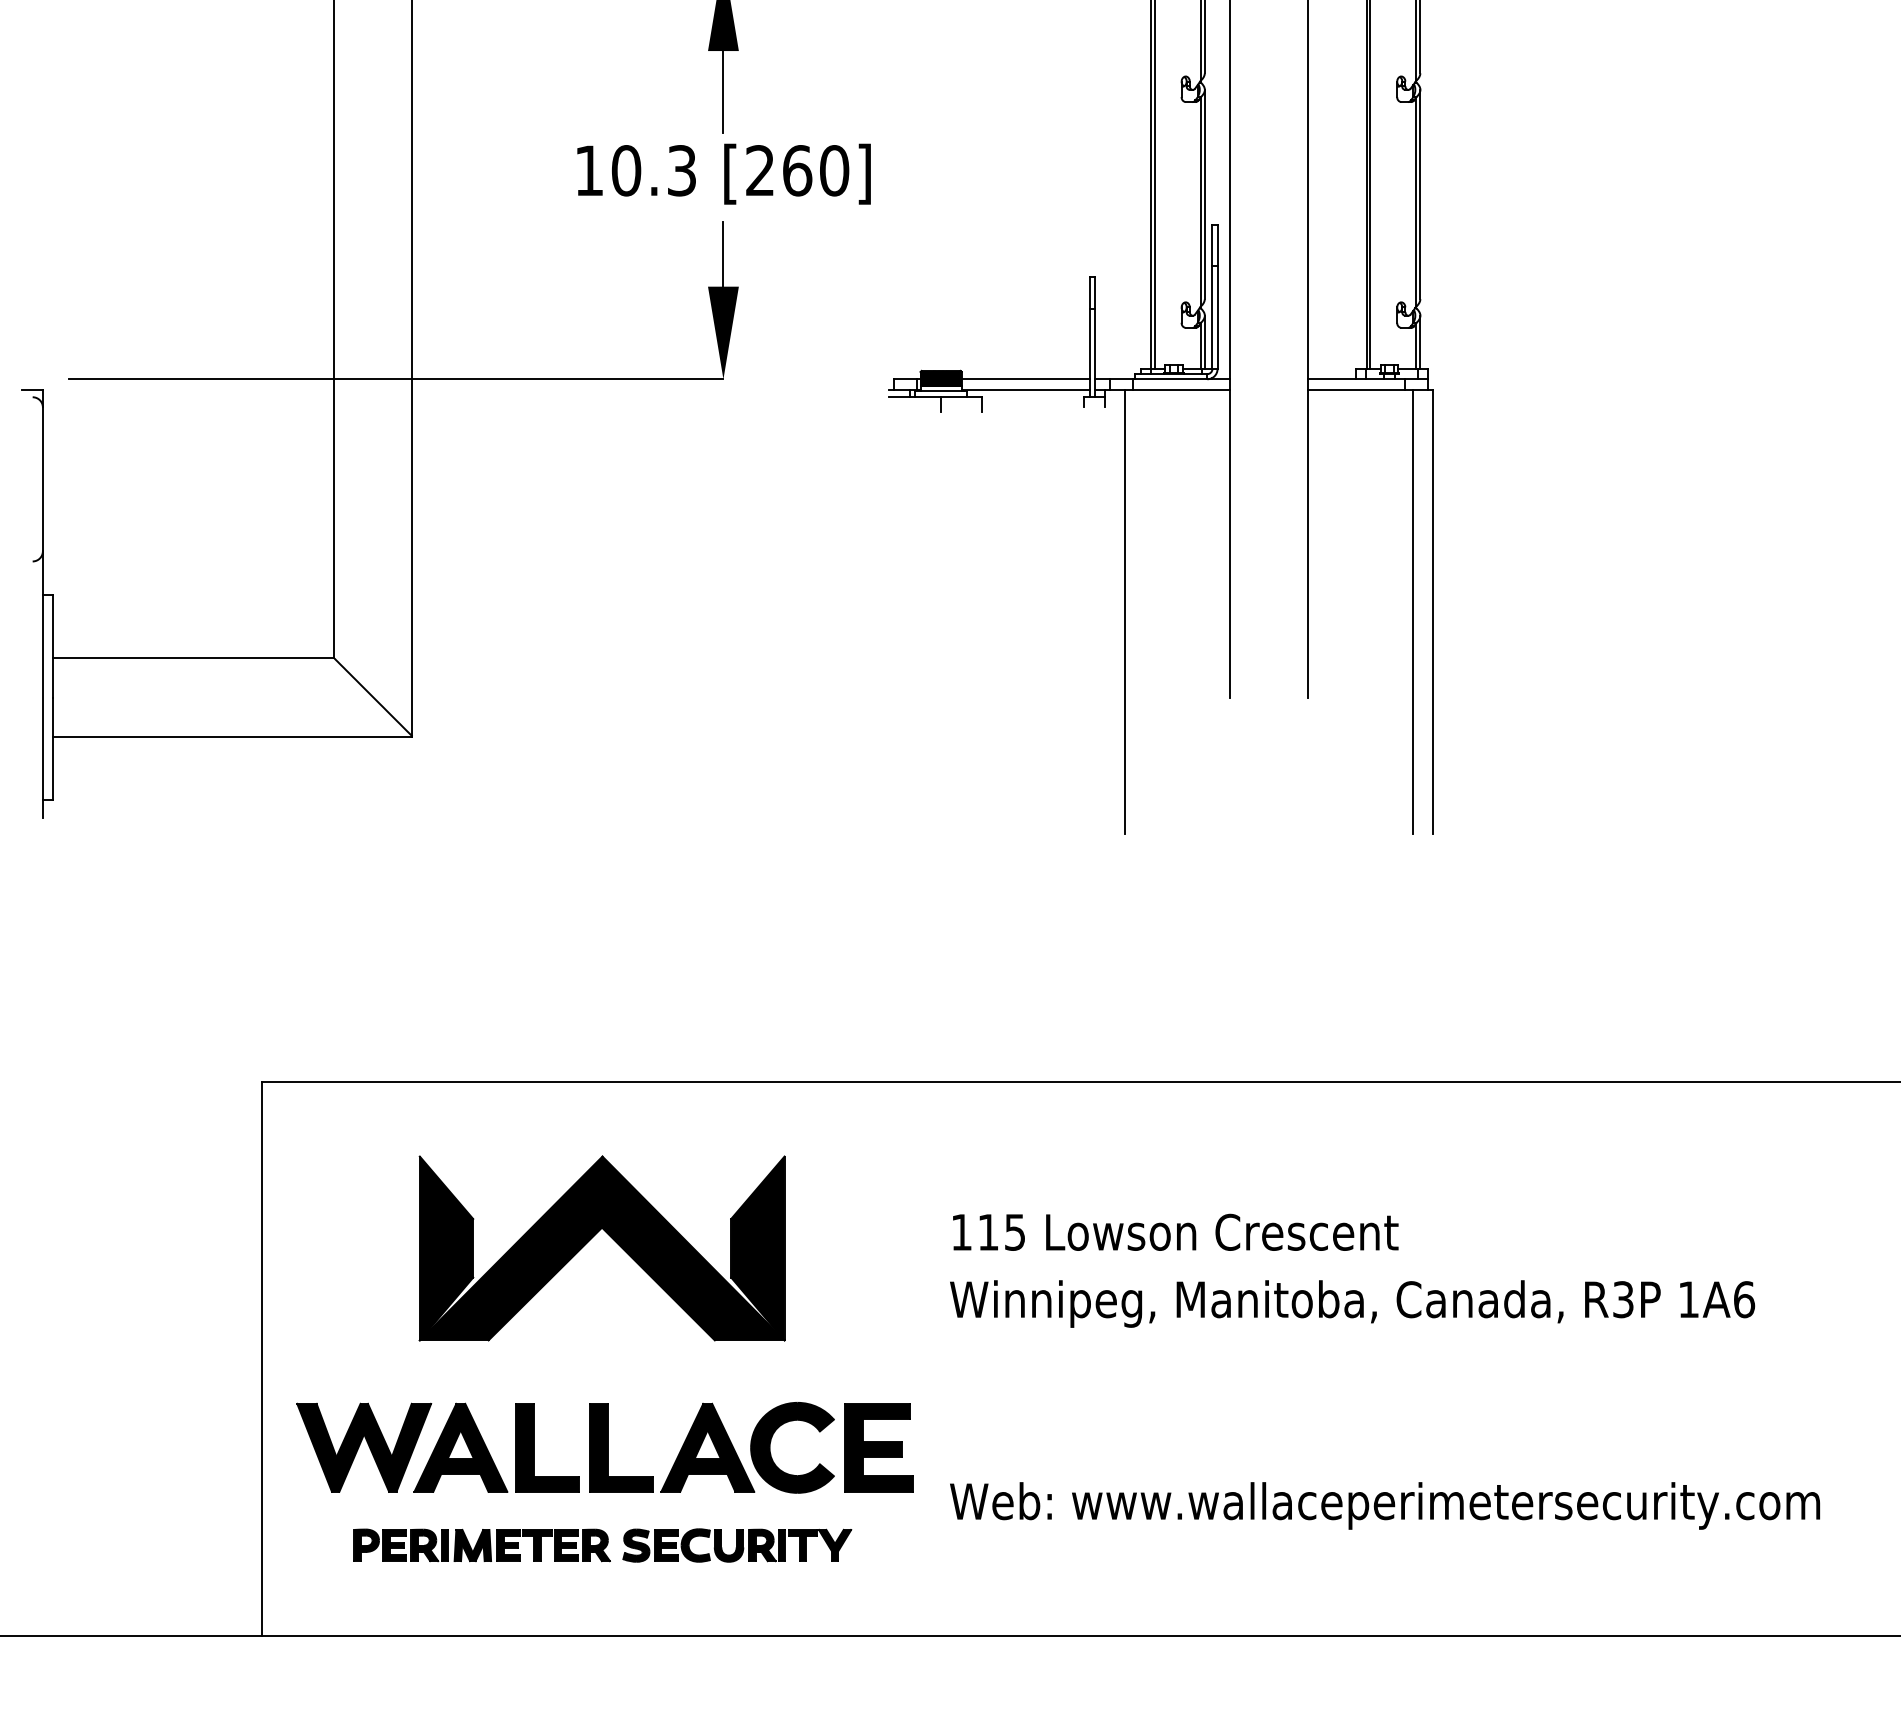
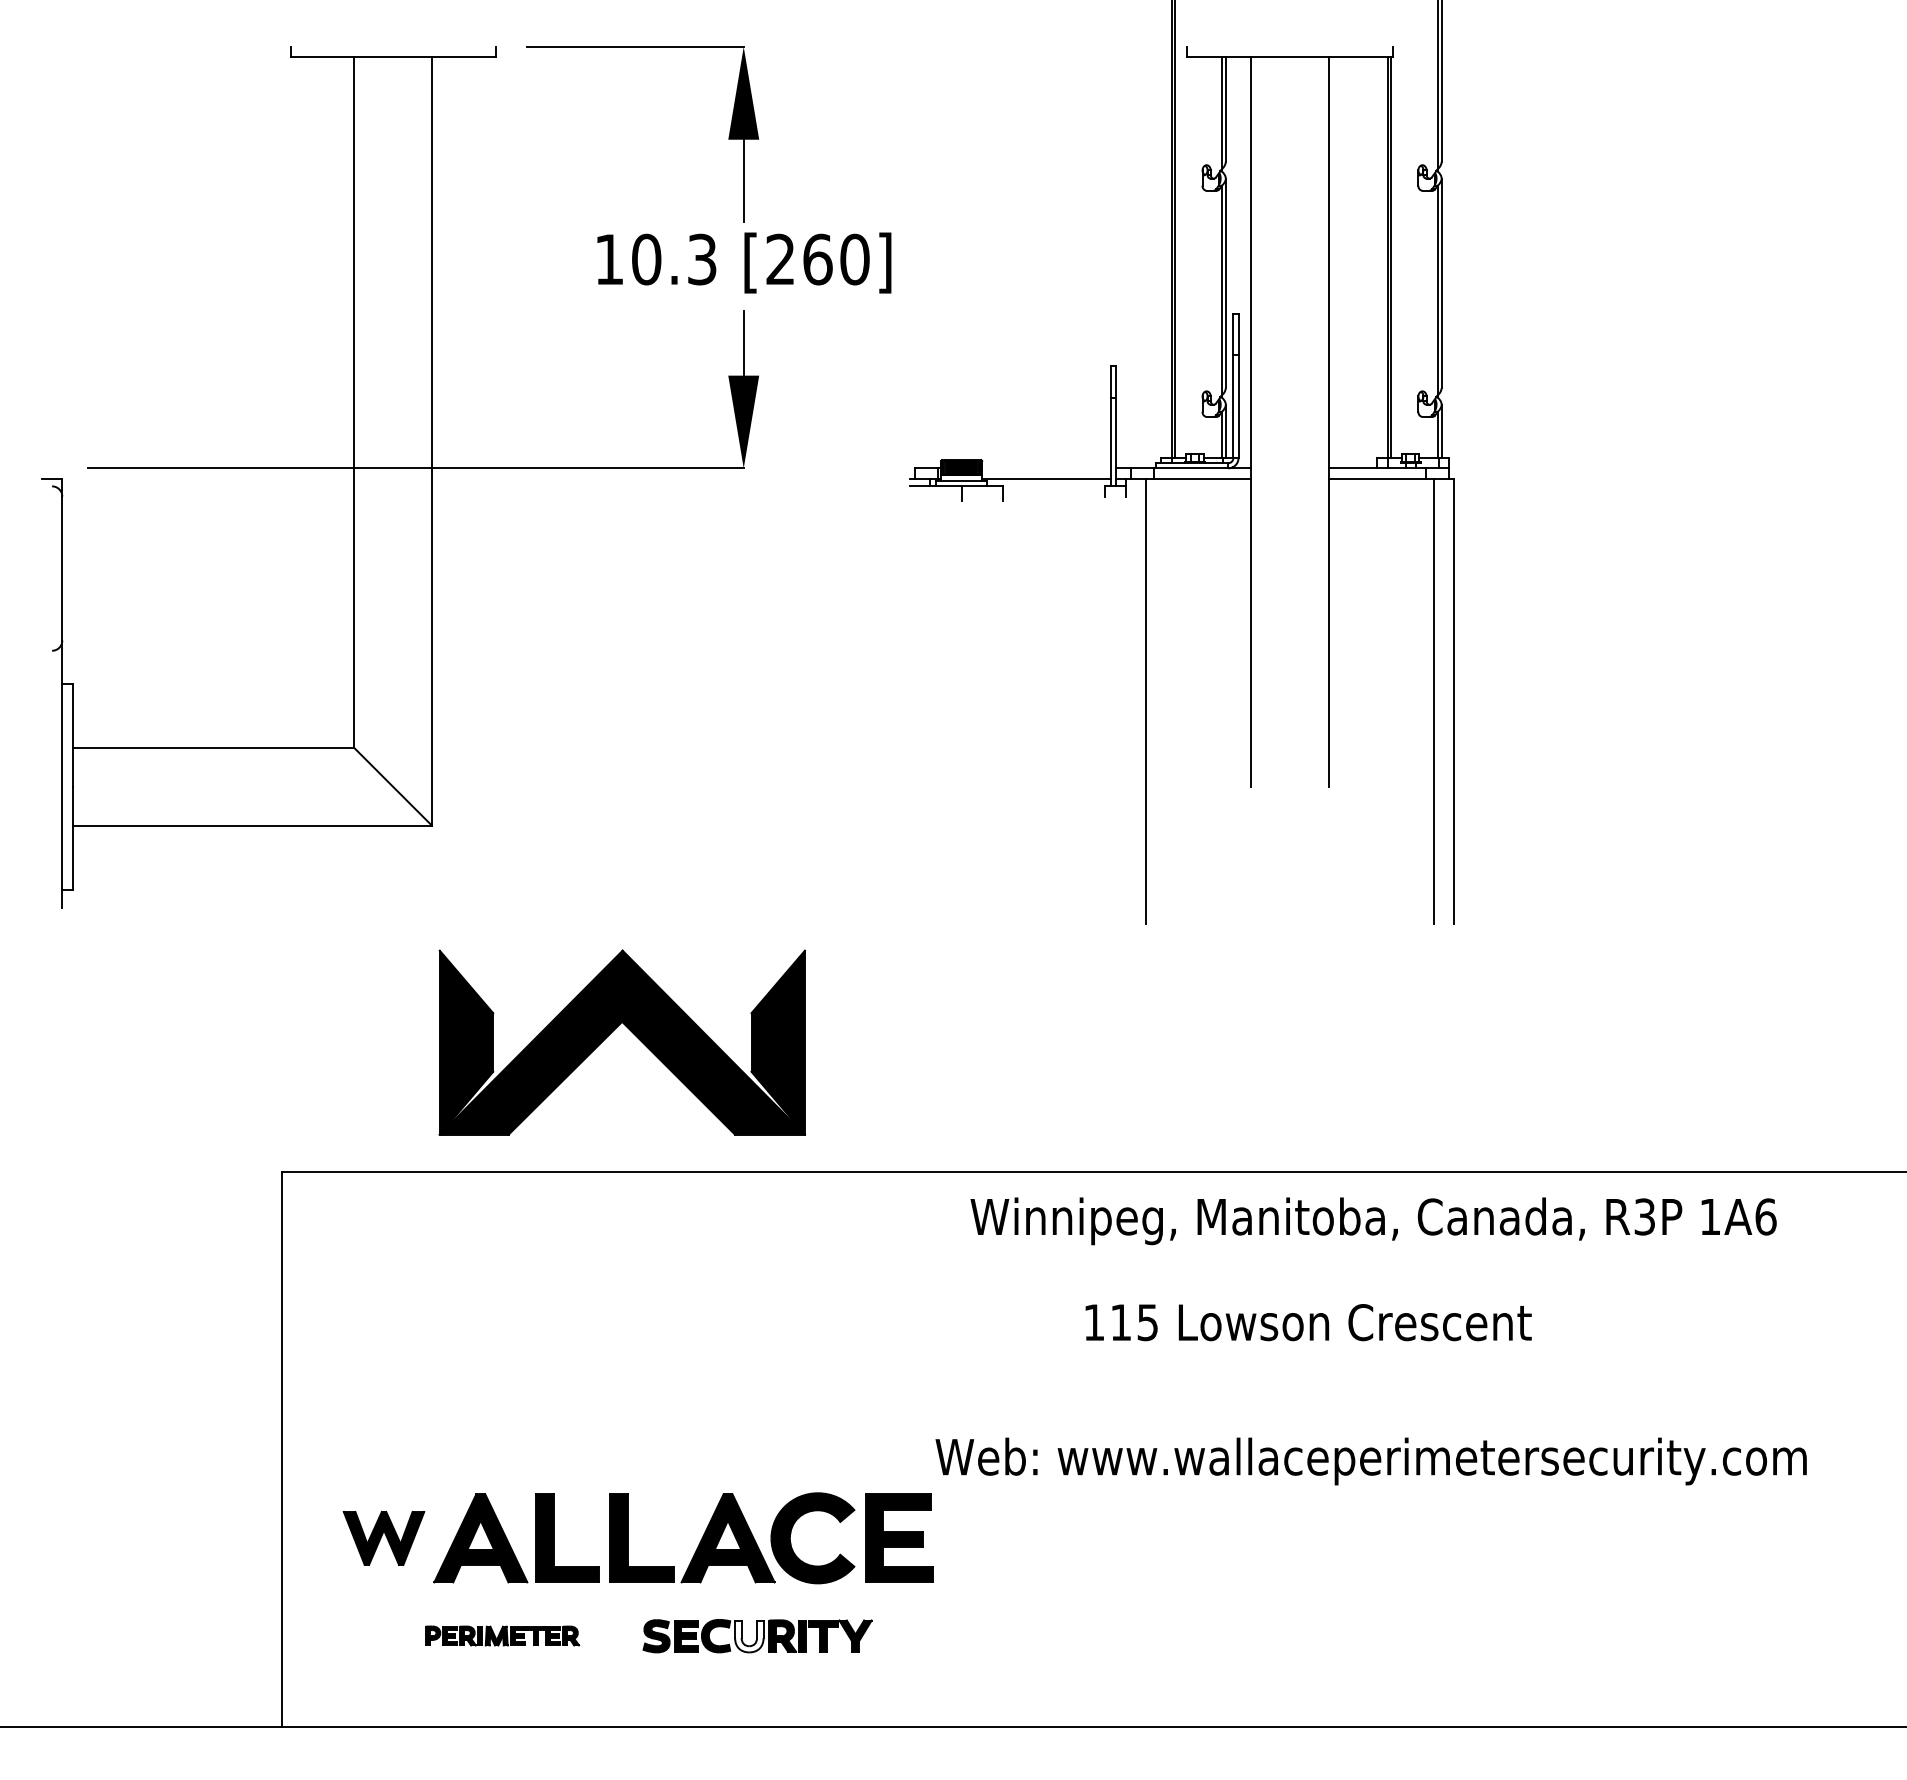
line: (1025, 379) -> (1046, 468), removed
text: (1175, 1232) -> (1308, 1322), moved
part: (611, 1238) -> (631, 1032), moved
text: (1352, 1304) -> (1373, 1221), moved
part: (363, 1448) -> (383, 1538), size x0.6
text: (1384, 1505) -> (1370, 1461), moved
part: (482, 1544) -> (502, 1635), size x0.6
fill: (729, 1545) -> (749, 1636), removed

